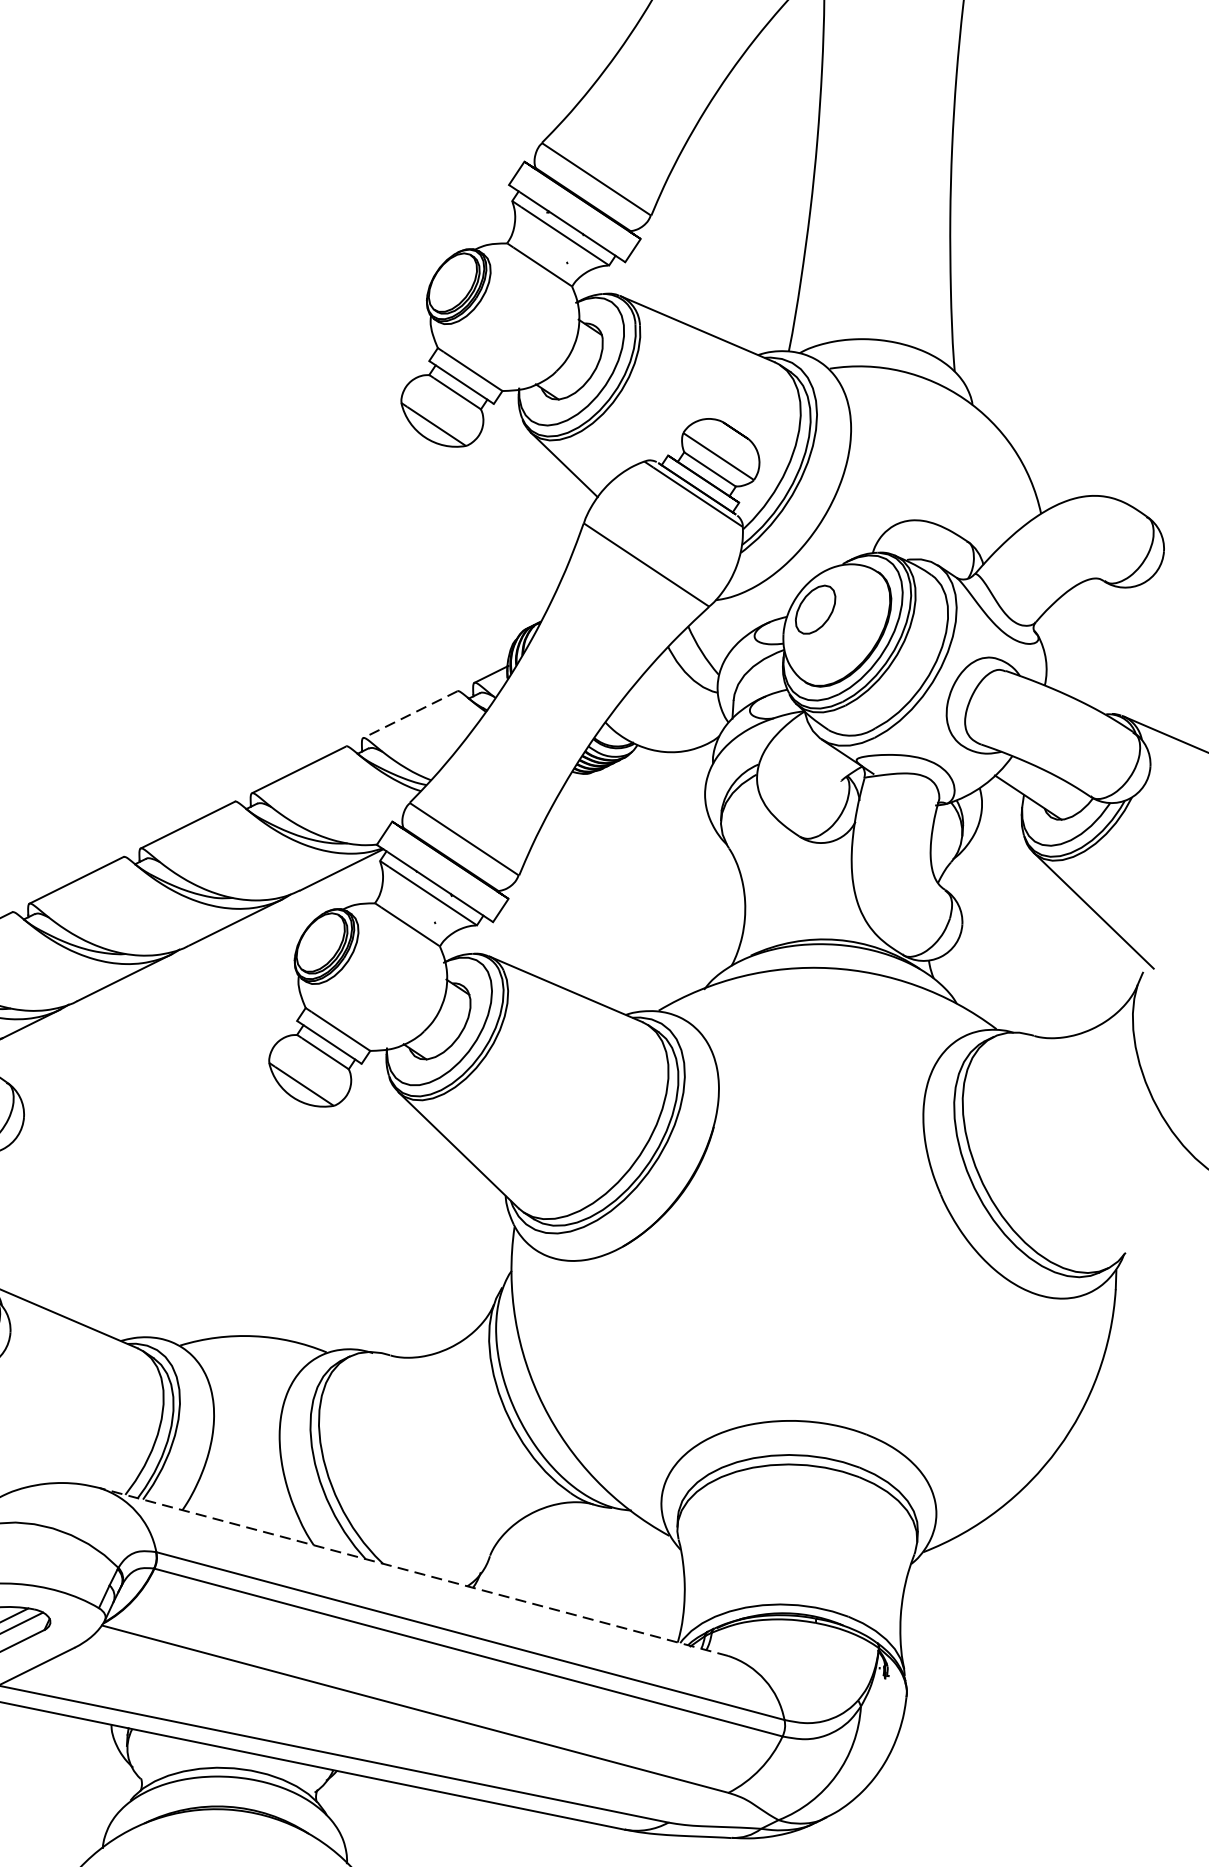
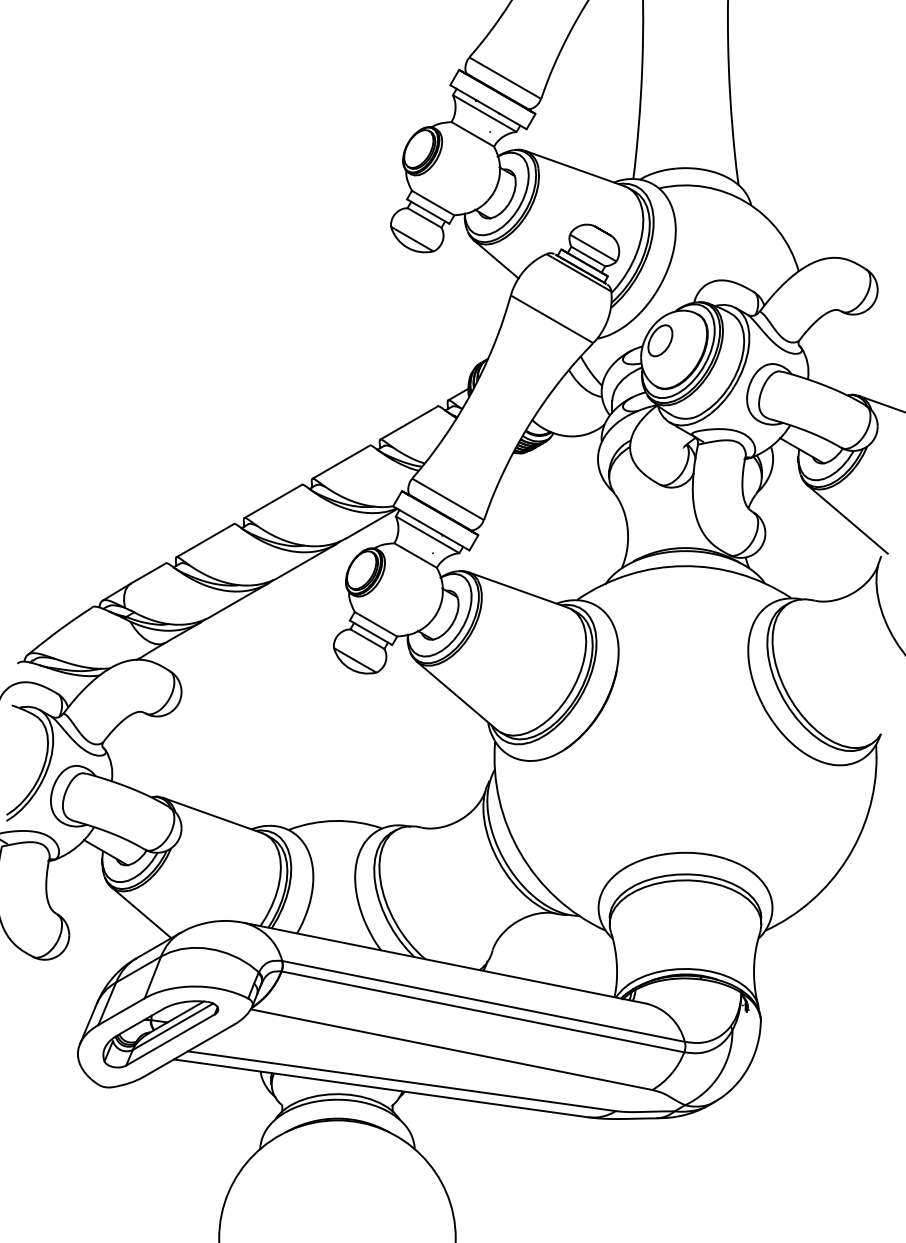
line: (409, 715) -> (408, 423), dashed -> solid
line: (412, 1572) -> (444, 963), dashed -> solid

